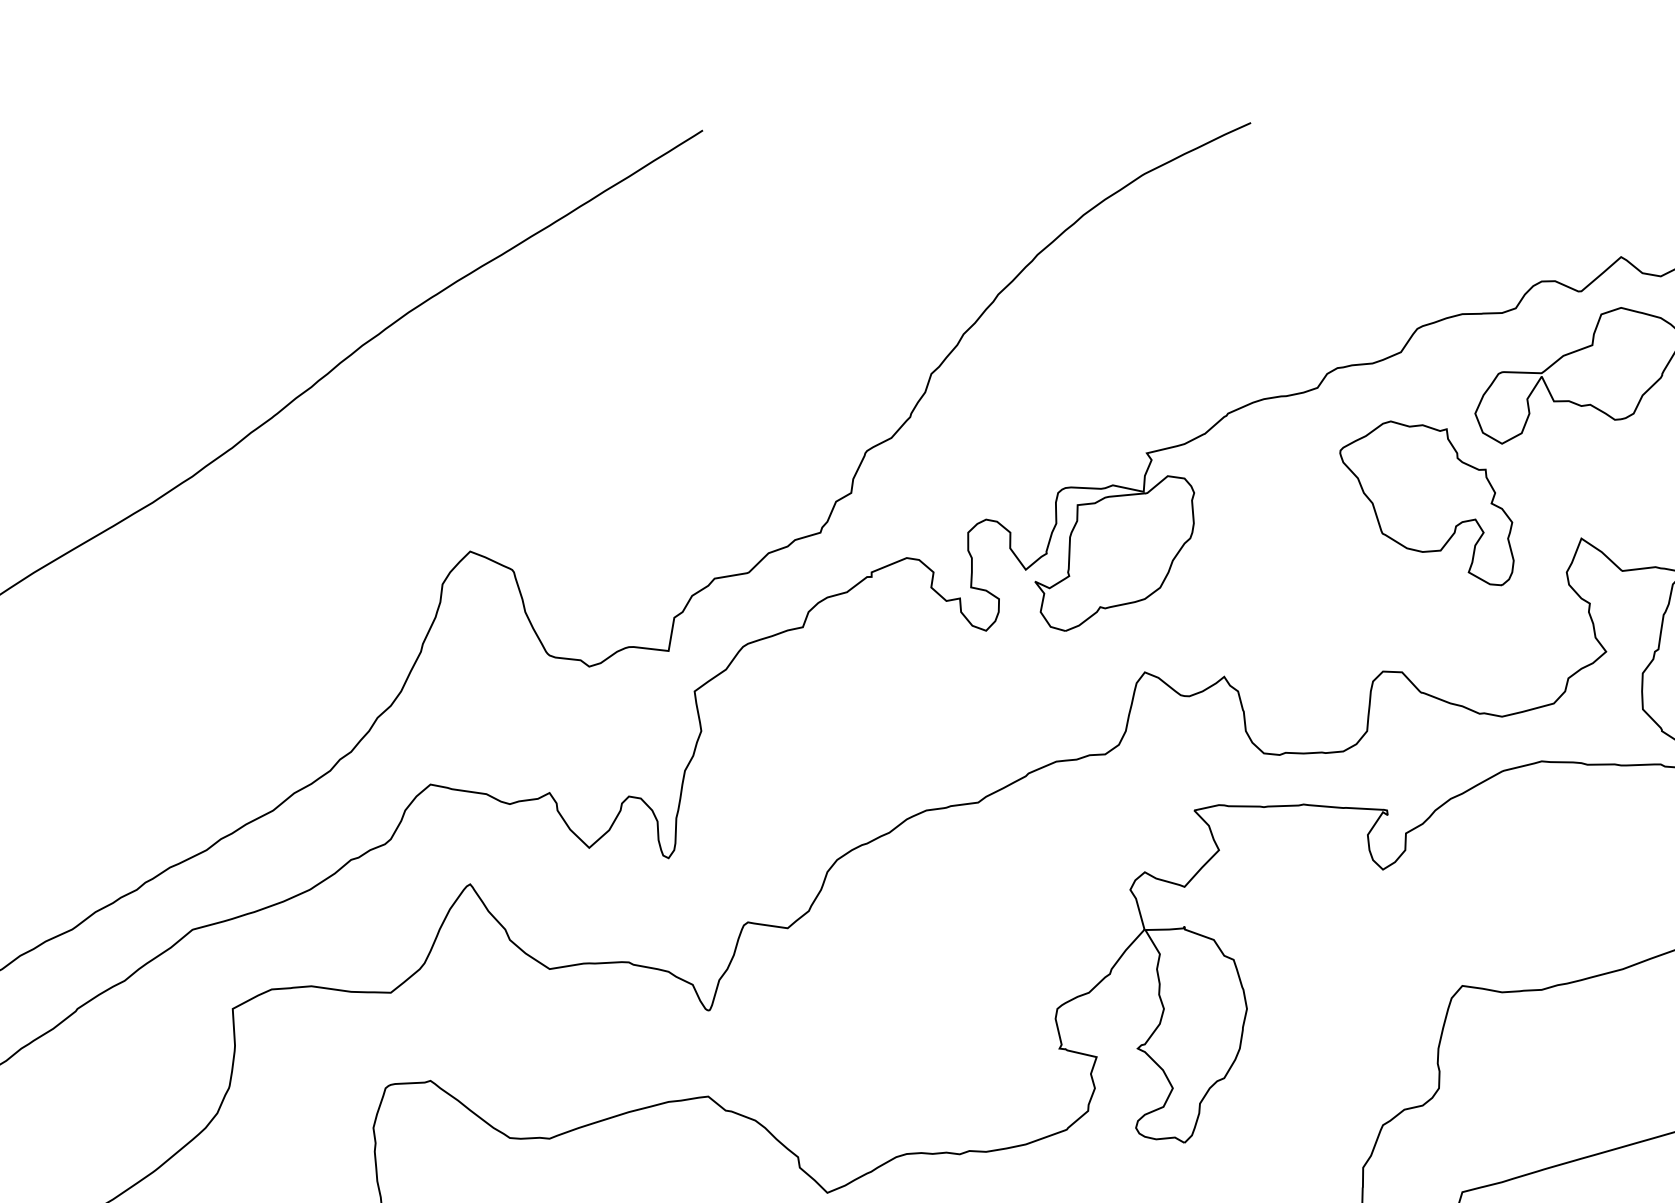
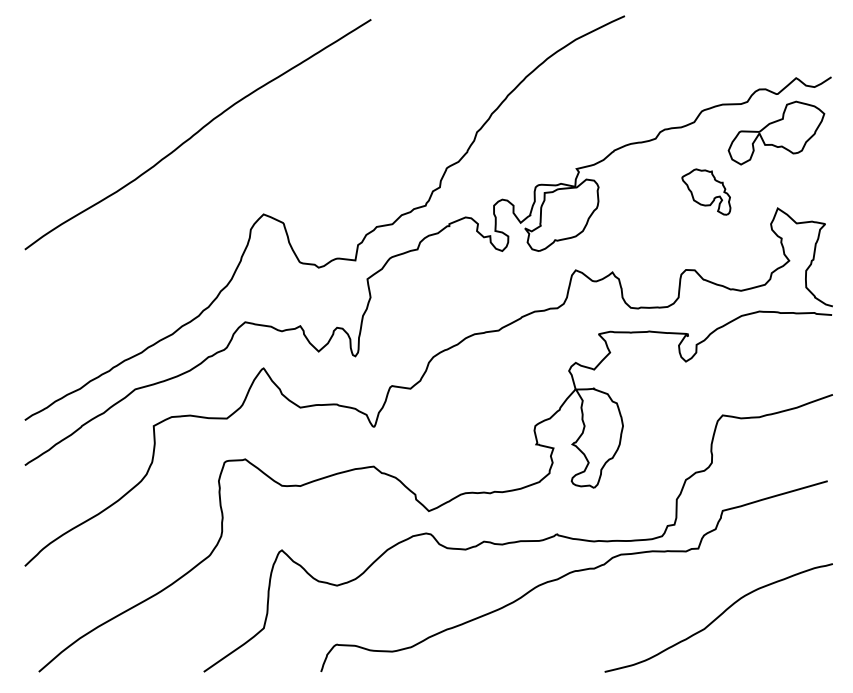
part: (1427, 501) -> (706, 191), size x0.6

